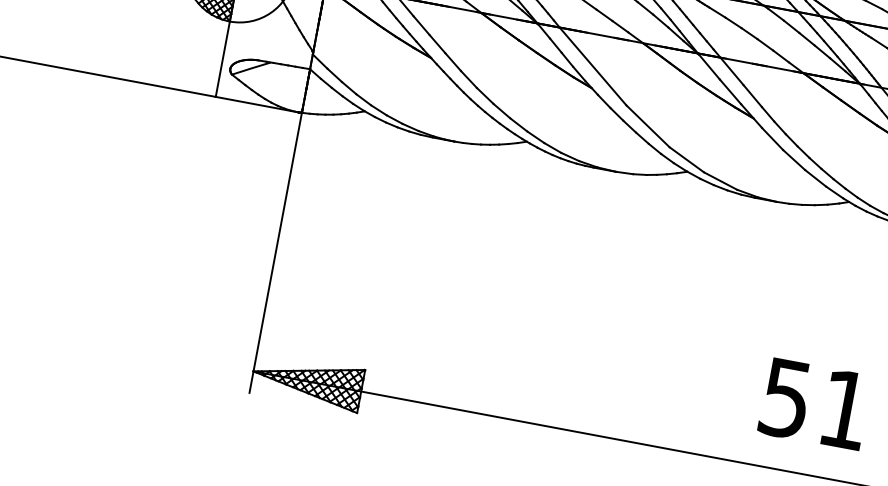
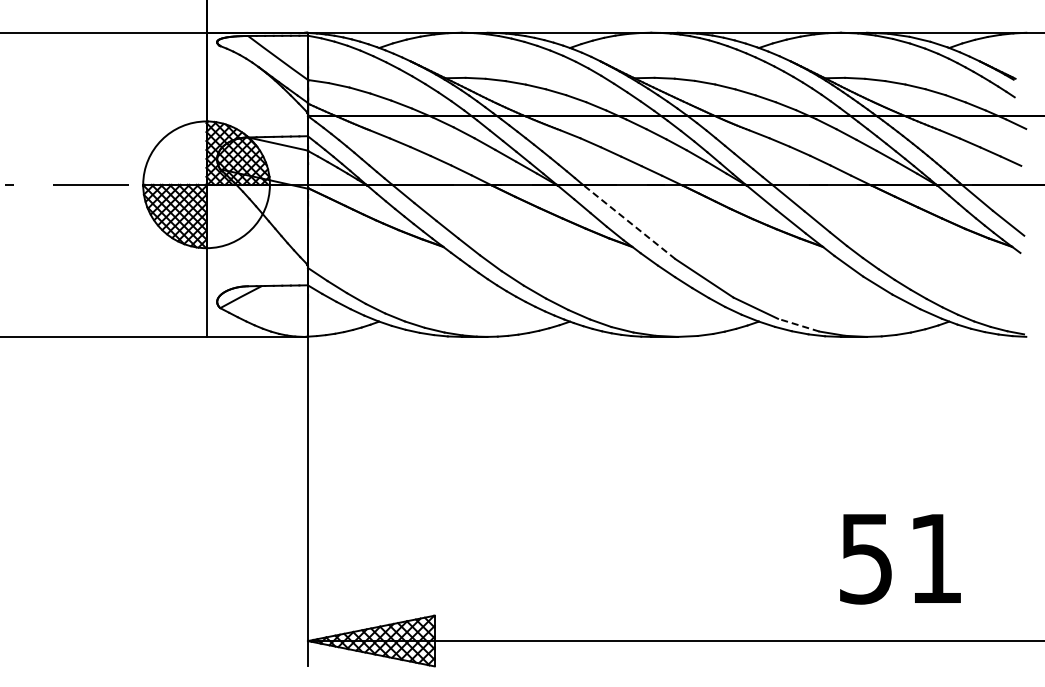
line: (592, 65) -> (628, 221), solid -> dashed
line: (720, 181) -> (798, 325), solid -> dashed
text: (814, 404) -> (900, 559), moved

